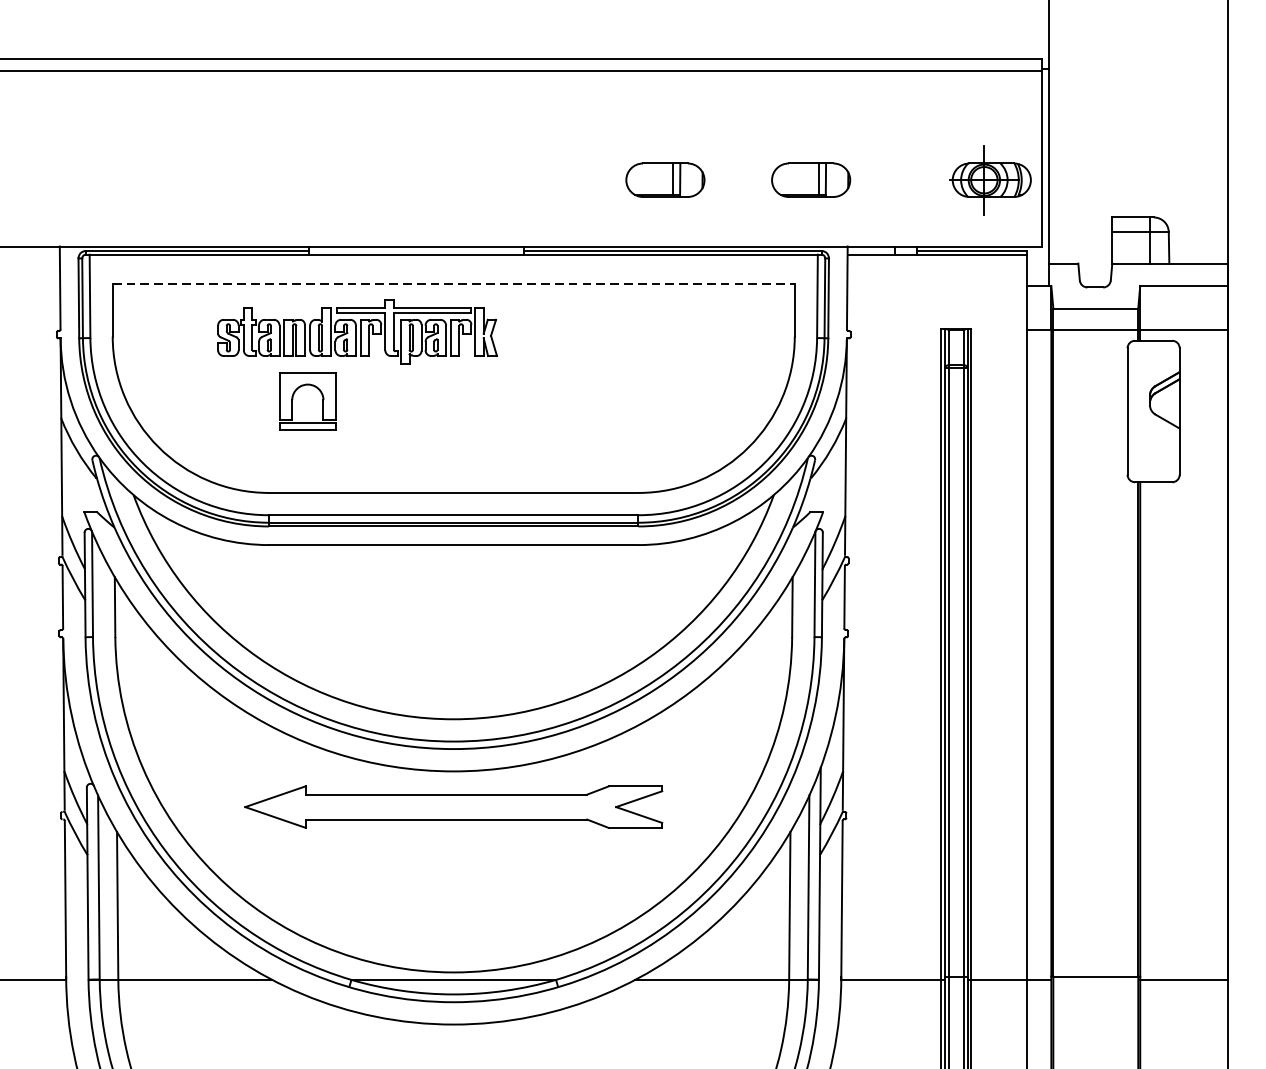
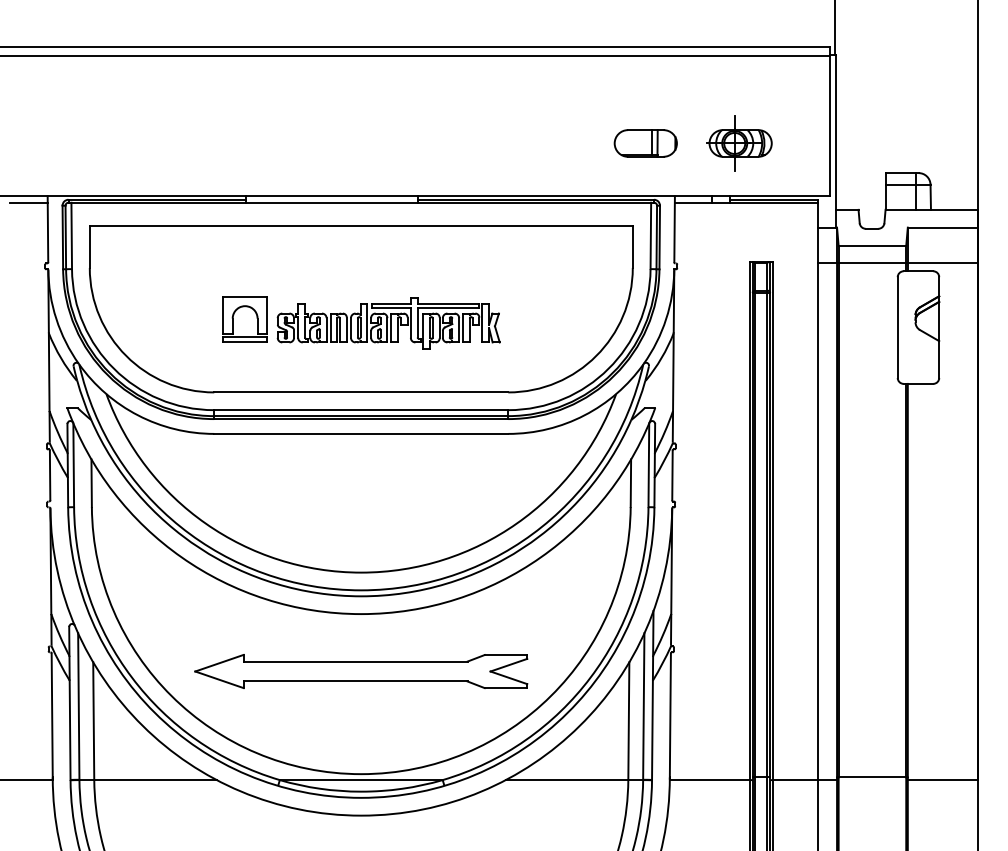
part: (665, 180) -> (529, 143), removed
part: (990, 180) -> (739, 143), moved
line: (35, 254) -> (28, 202), added
line: (454, 284) -> (361, 226), dashed -> solid
part: (357, 332) -> (388, 323), moved
part: (454, 807) -> (361, 671), moved

